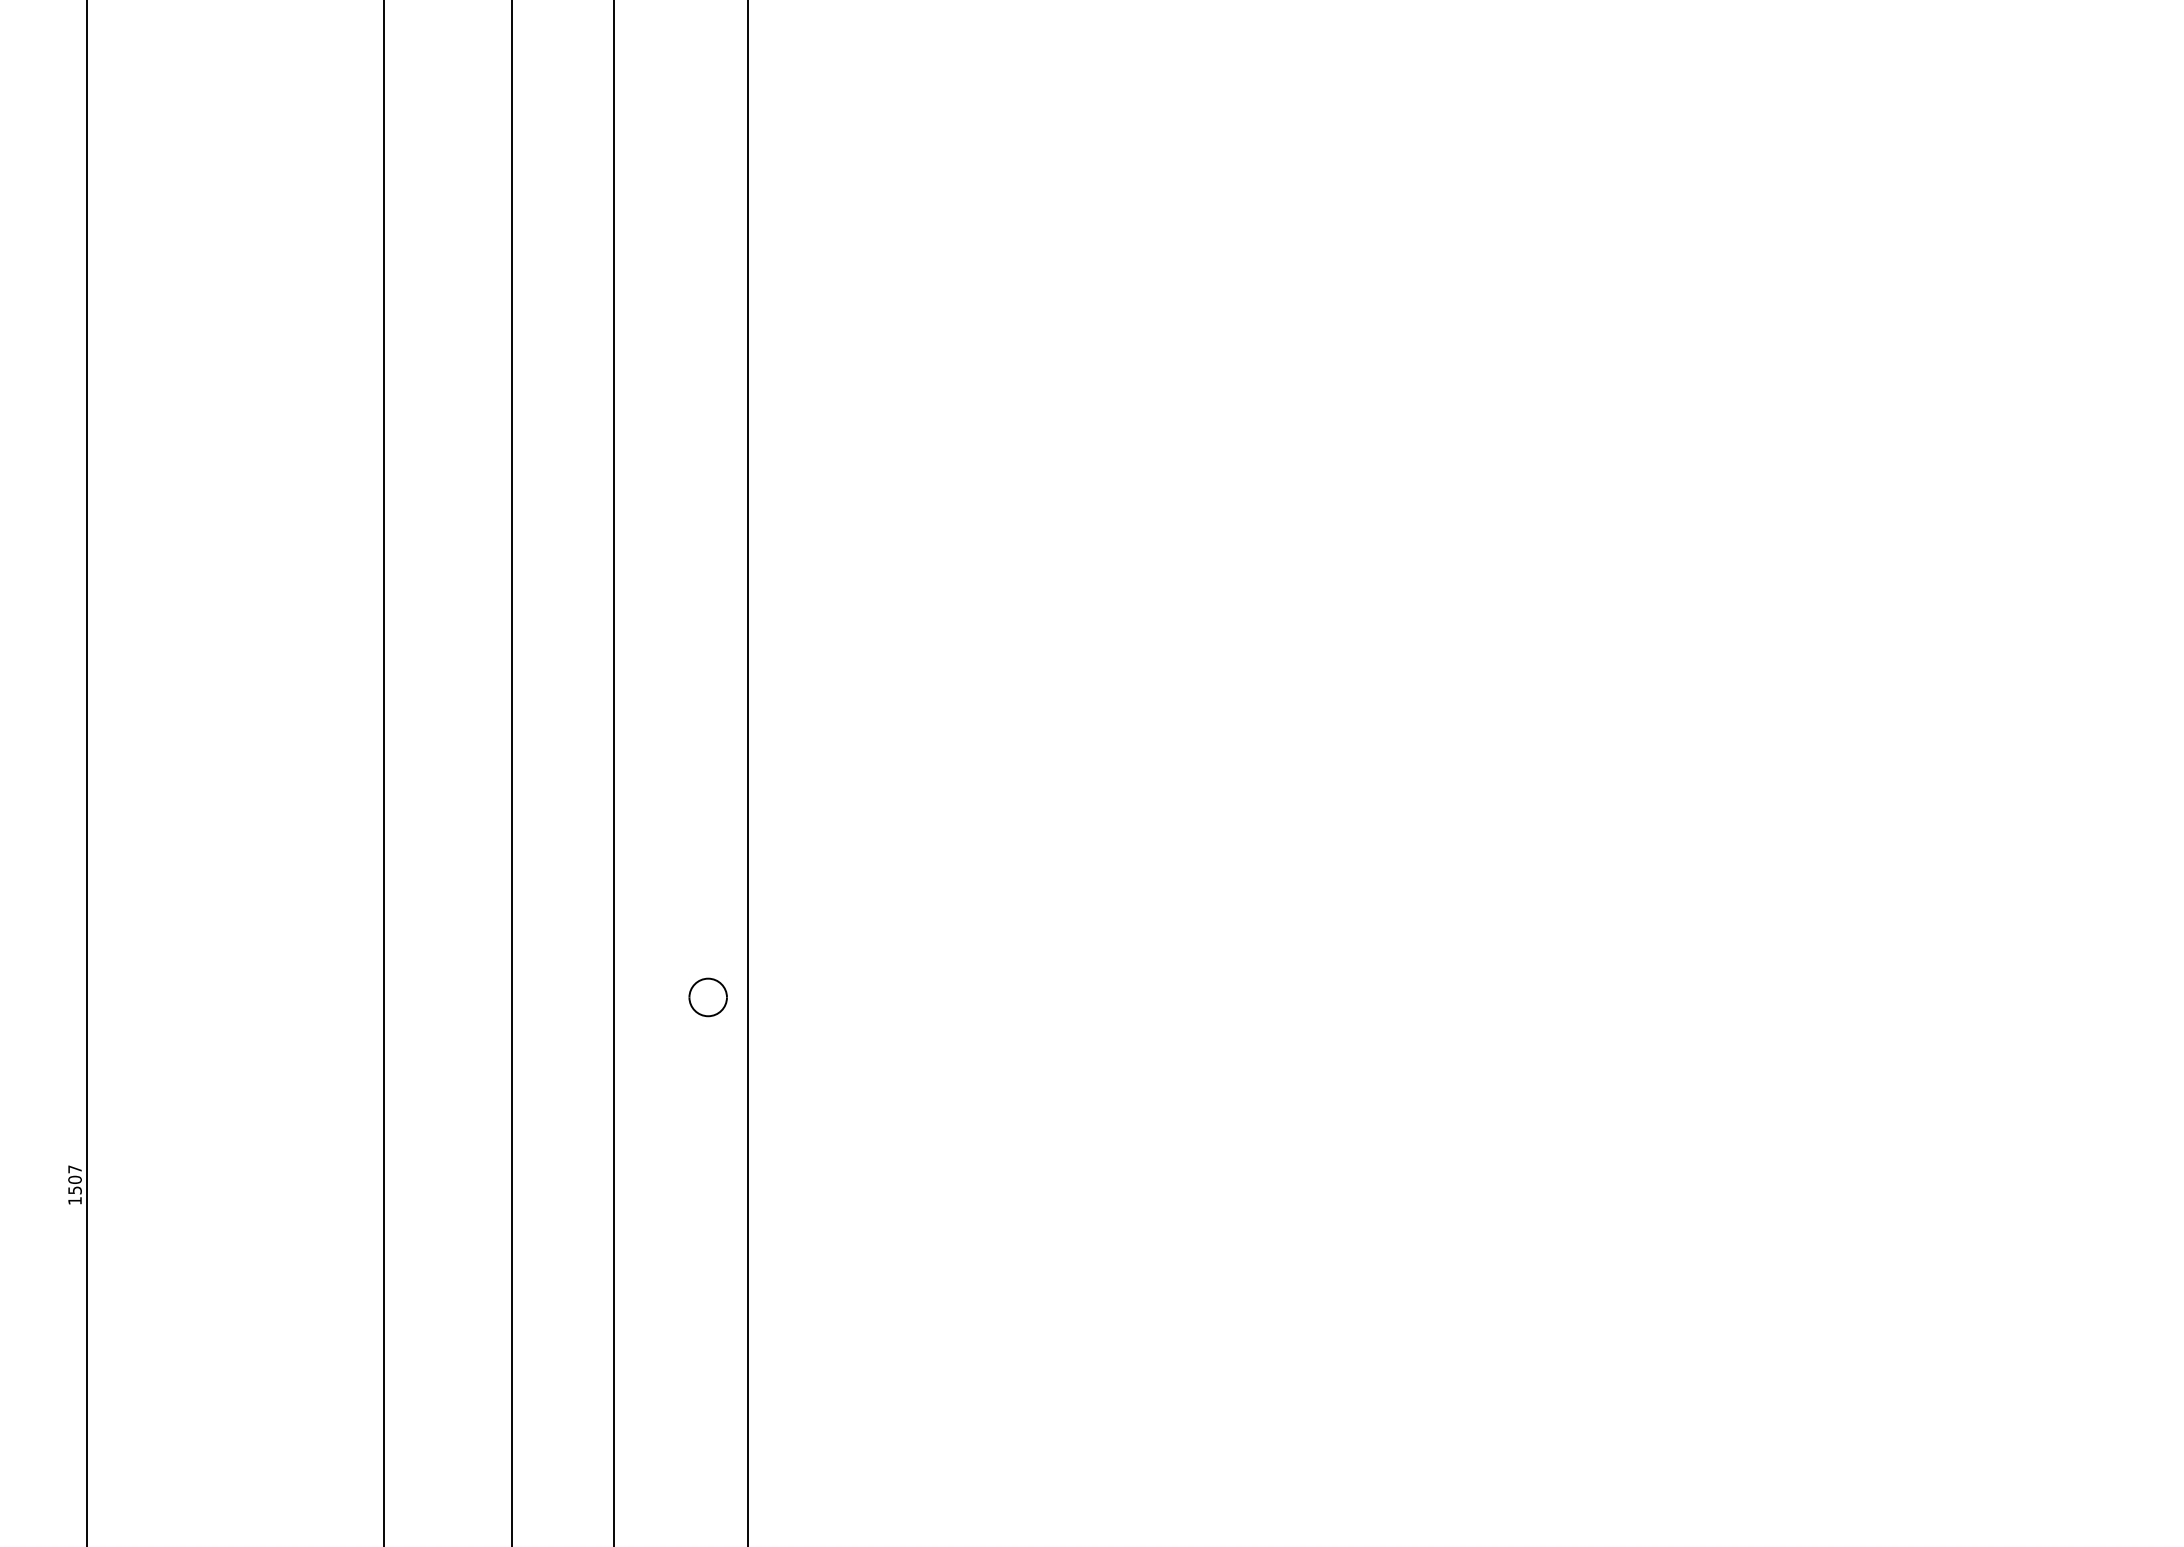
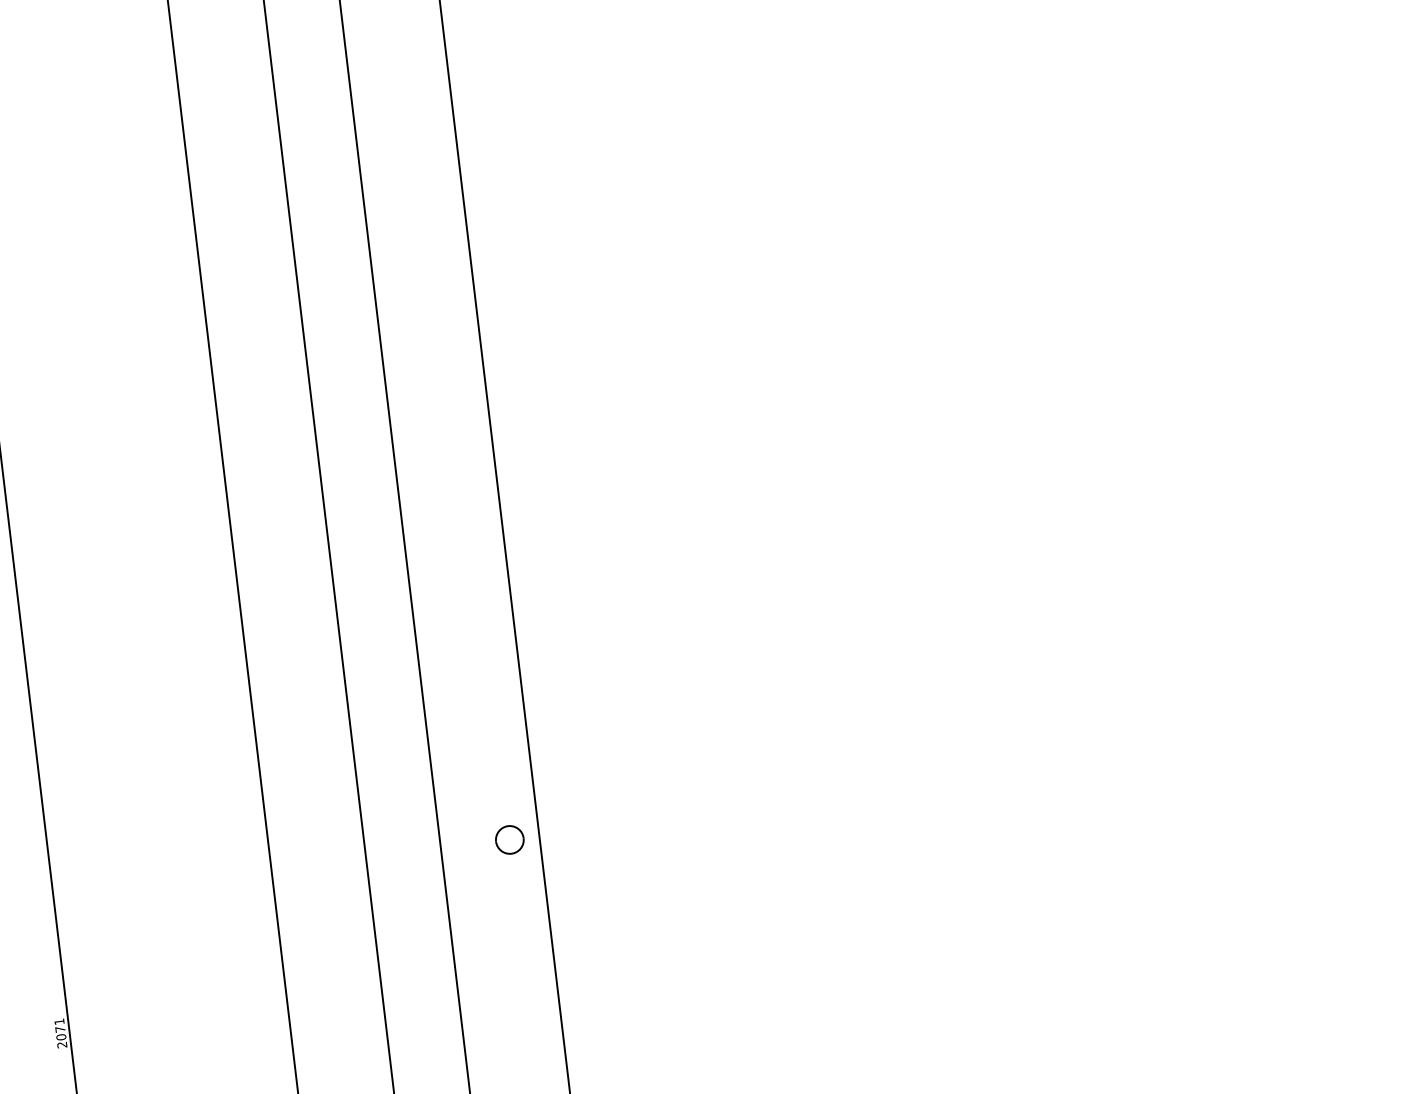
text: (74, 1184) -> (60, 1032), 1507 -> 2071

